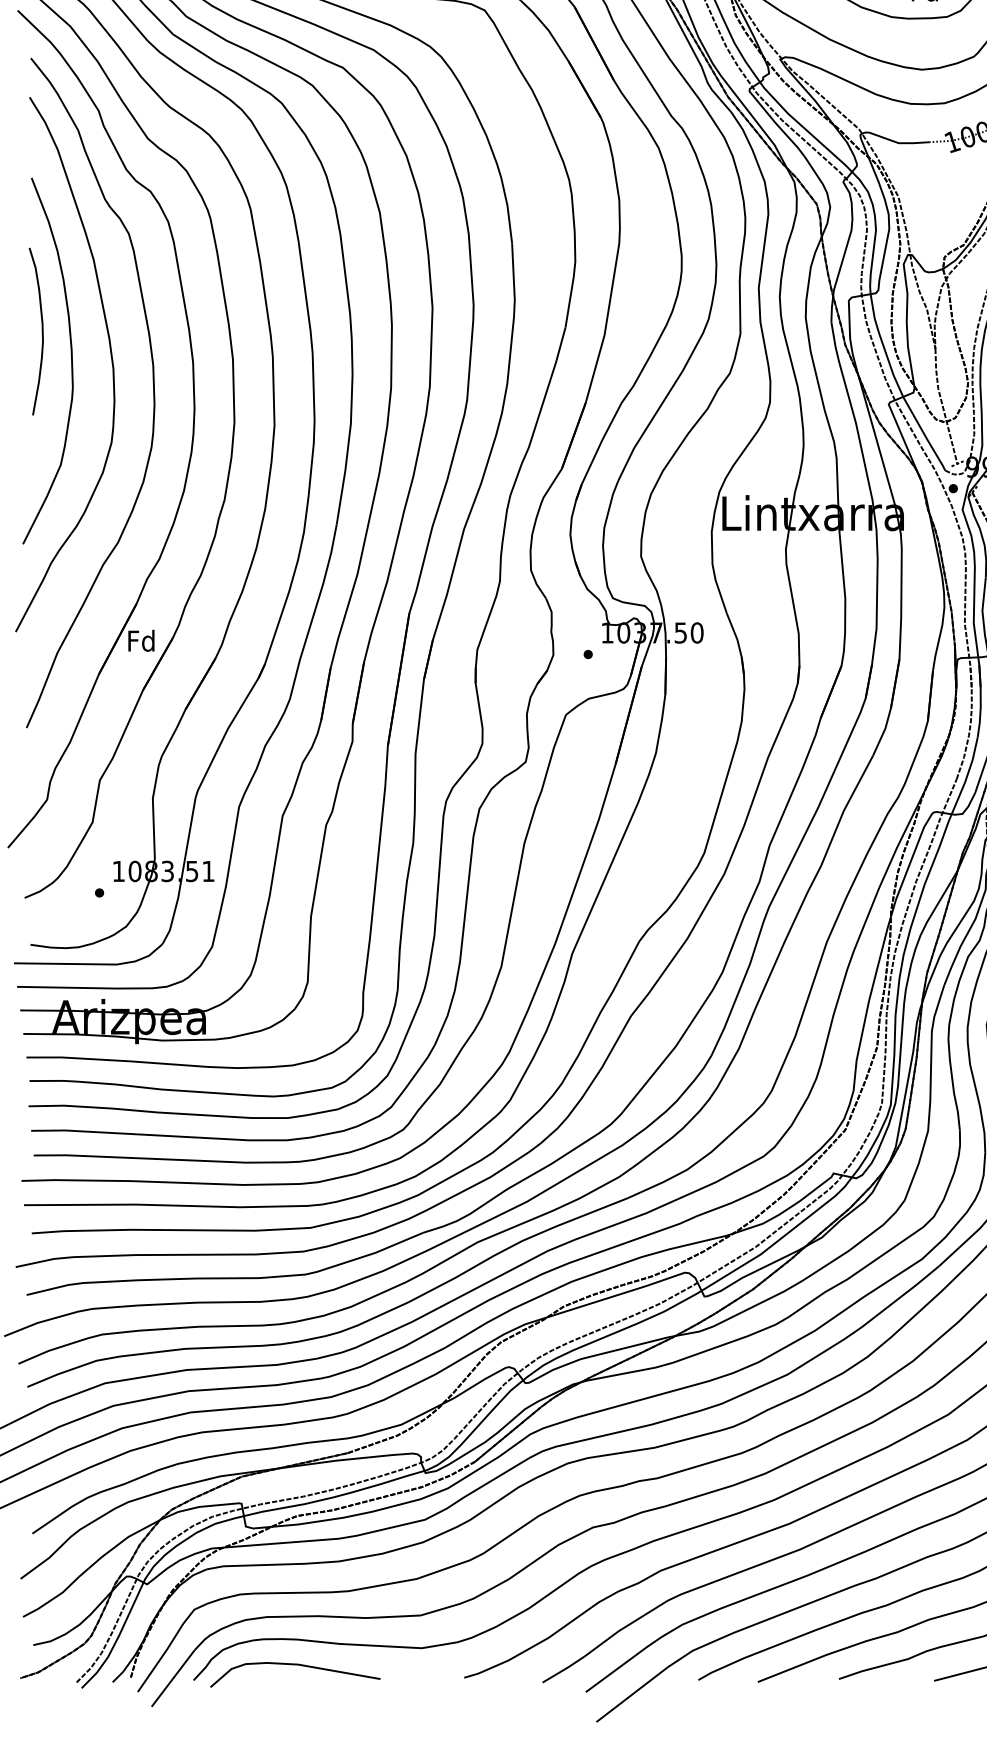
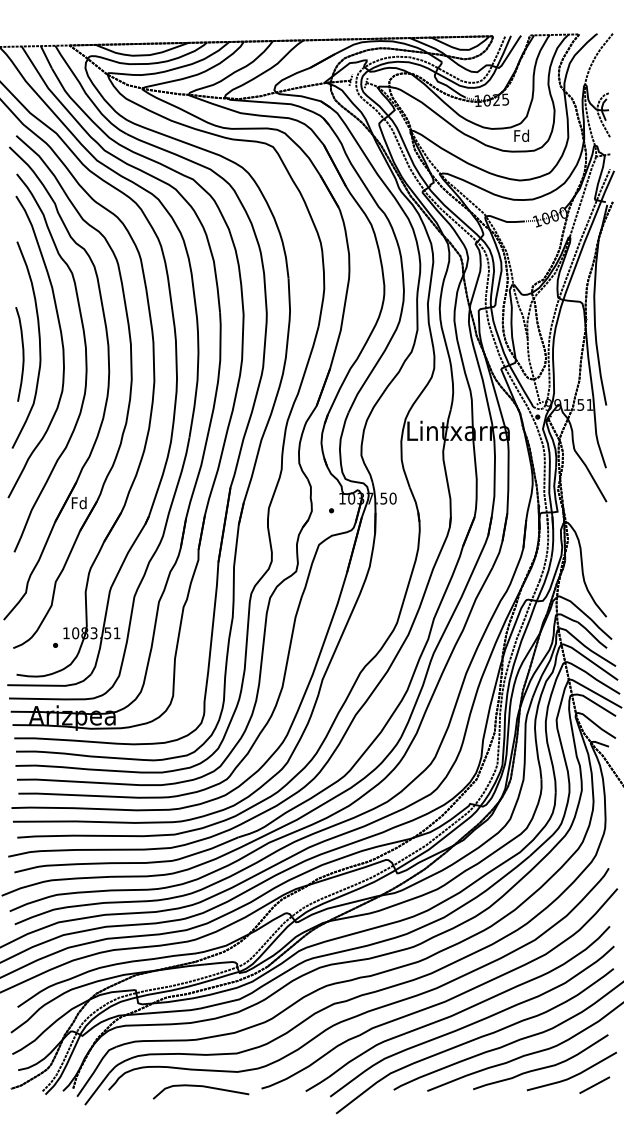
curve: (40, 331) -> (22, 354), moved
curve: (297, 1666) -> (202, 1087), moved

